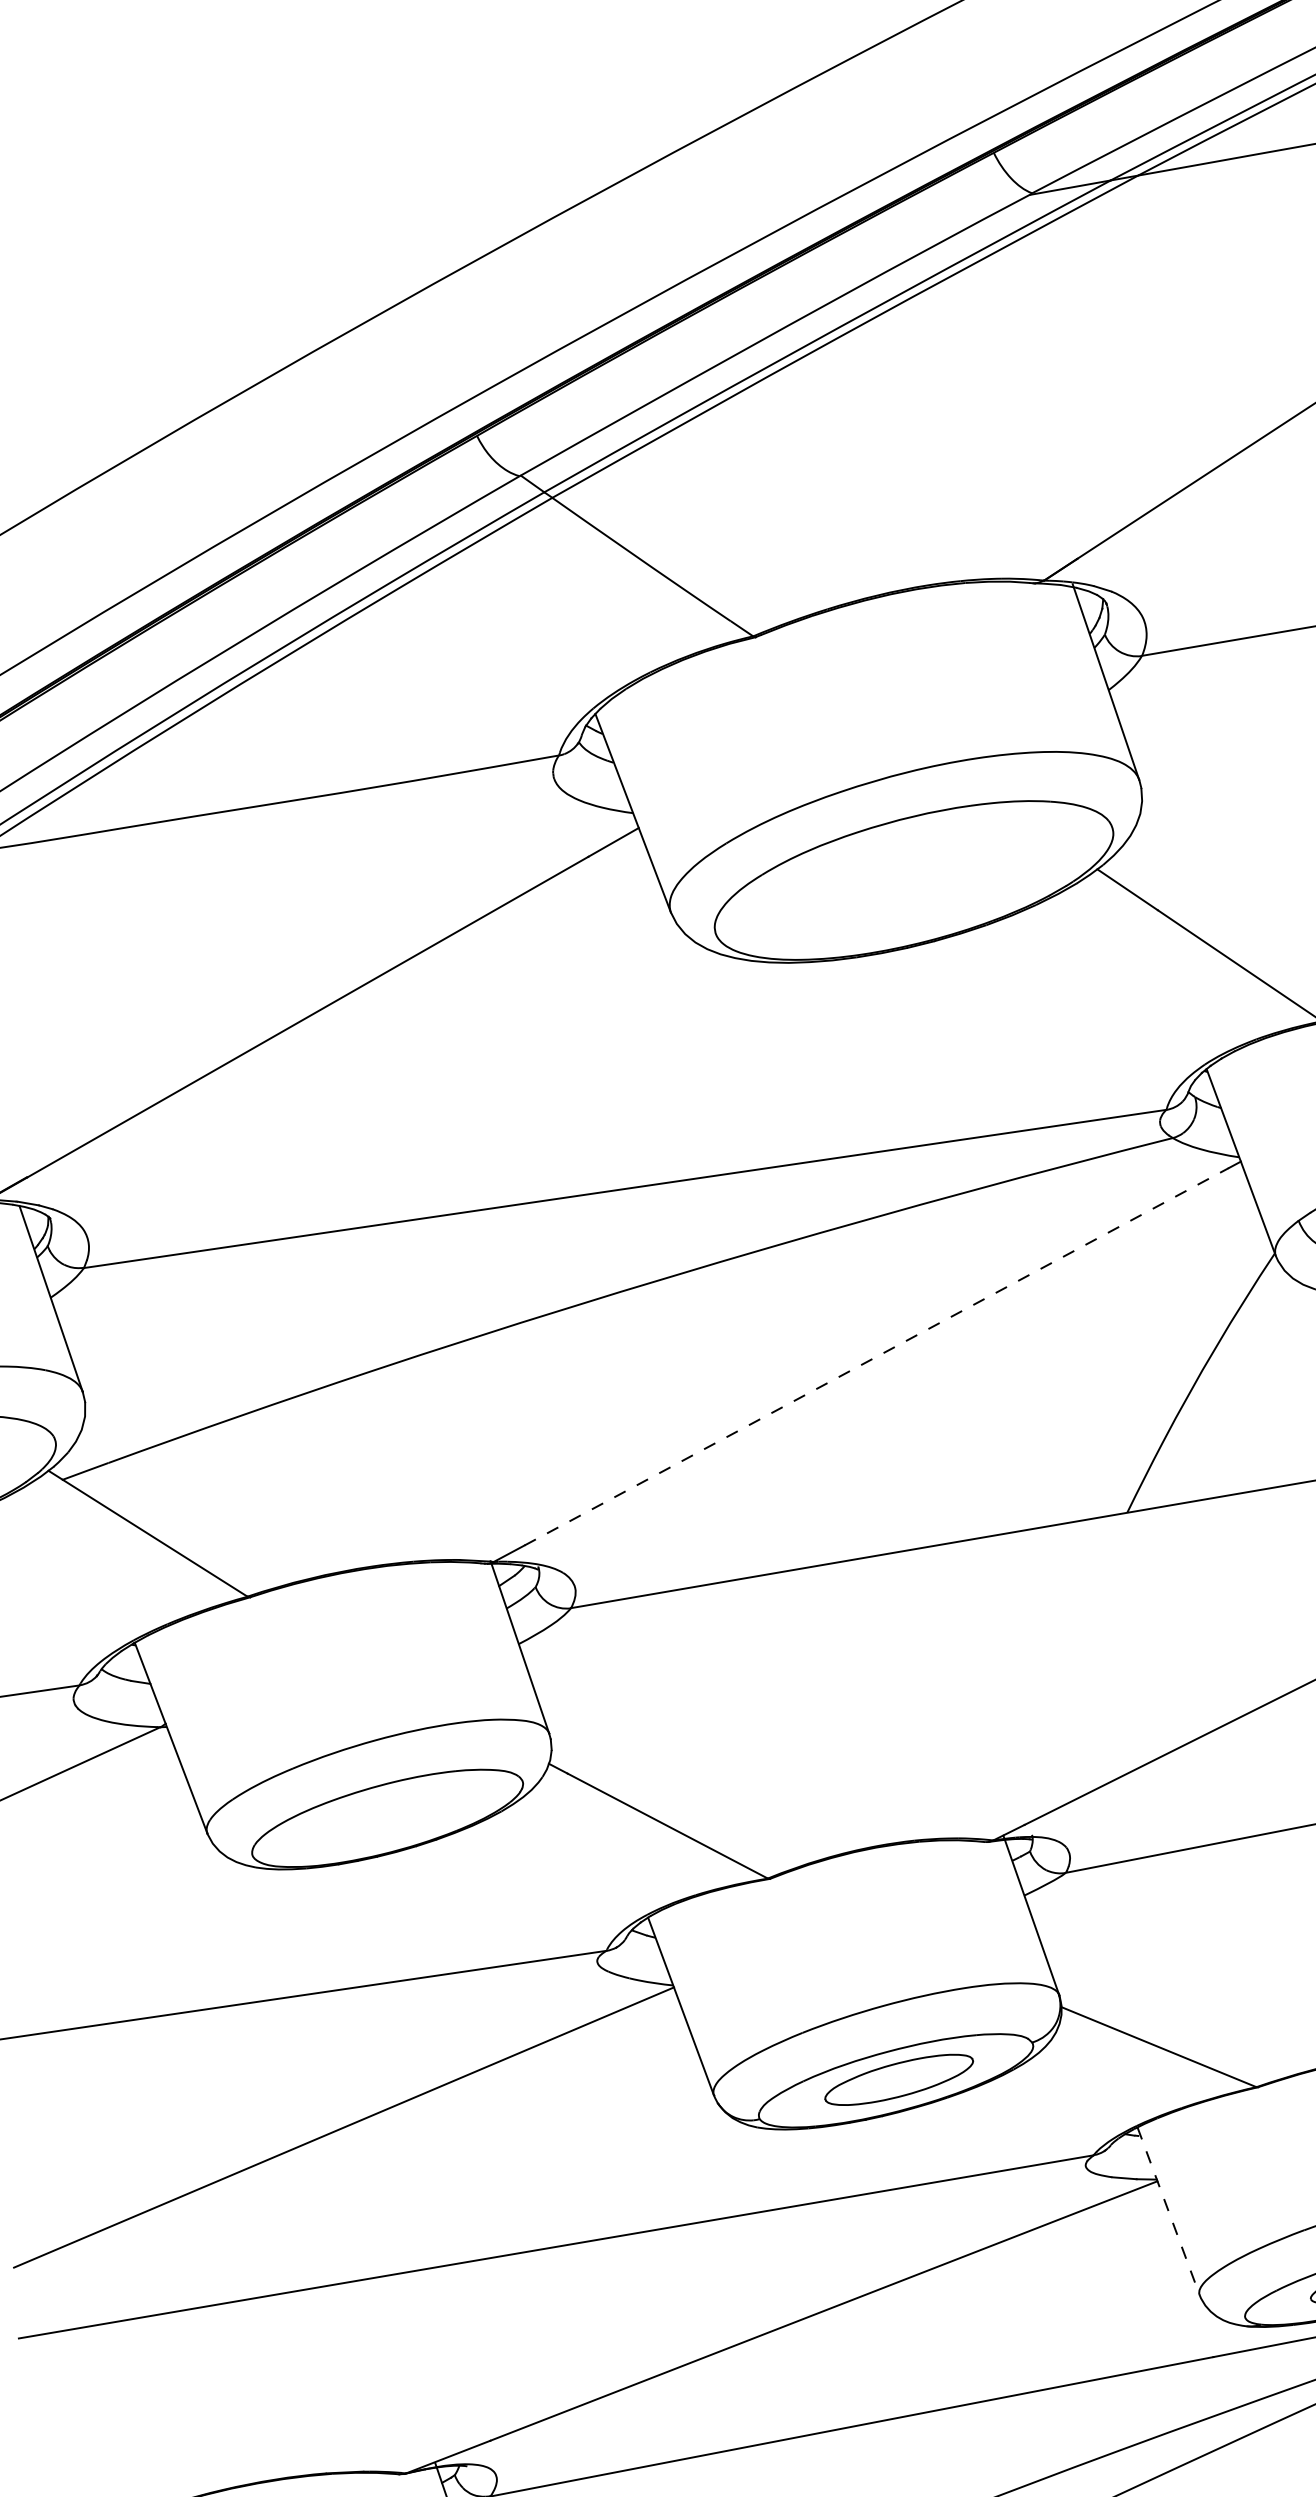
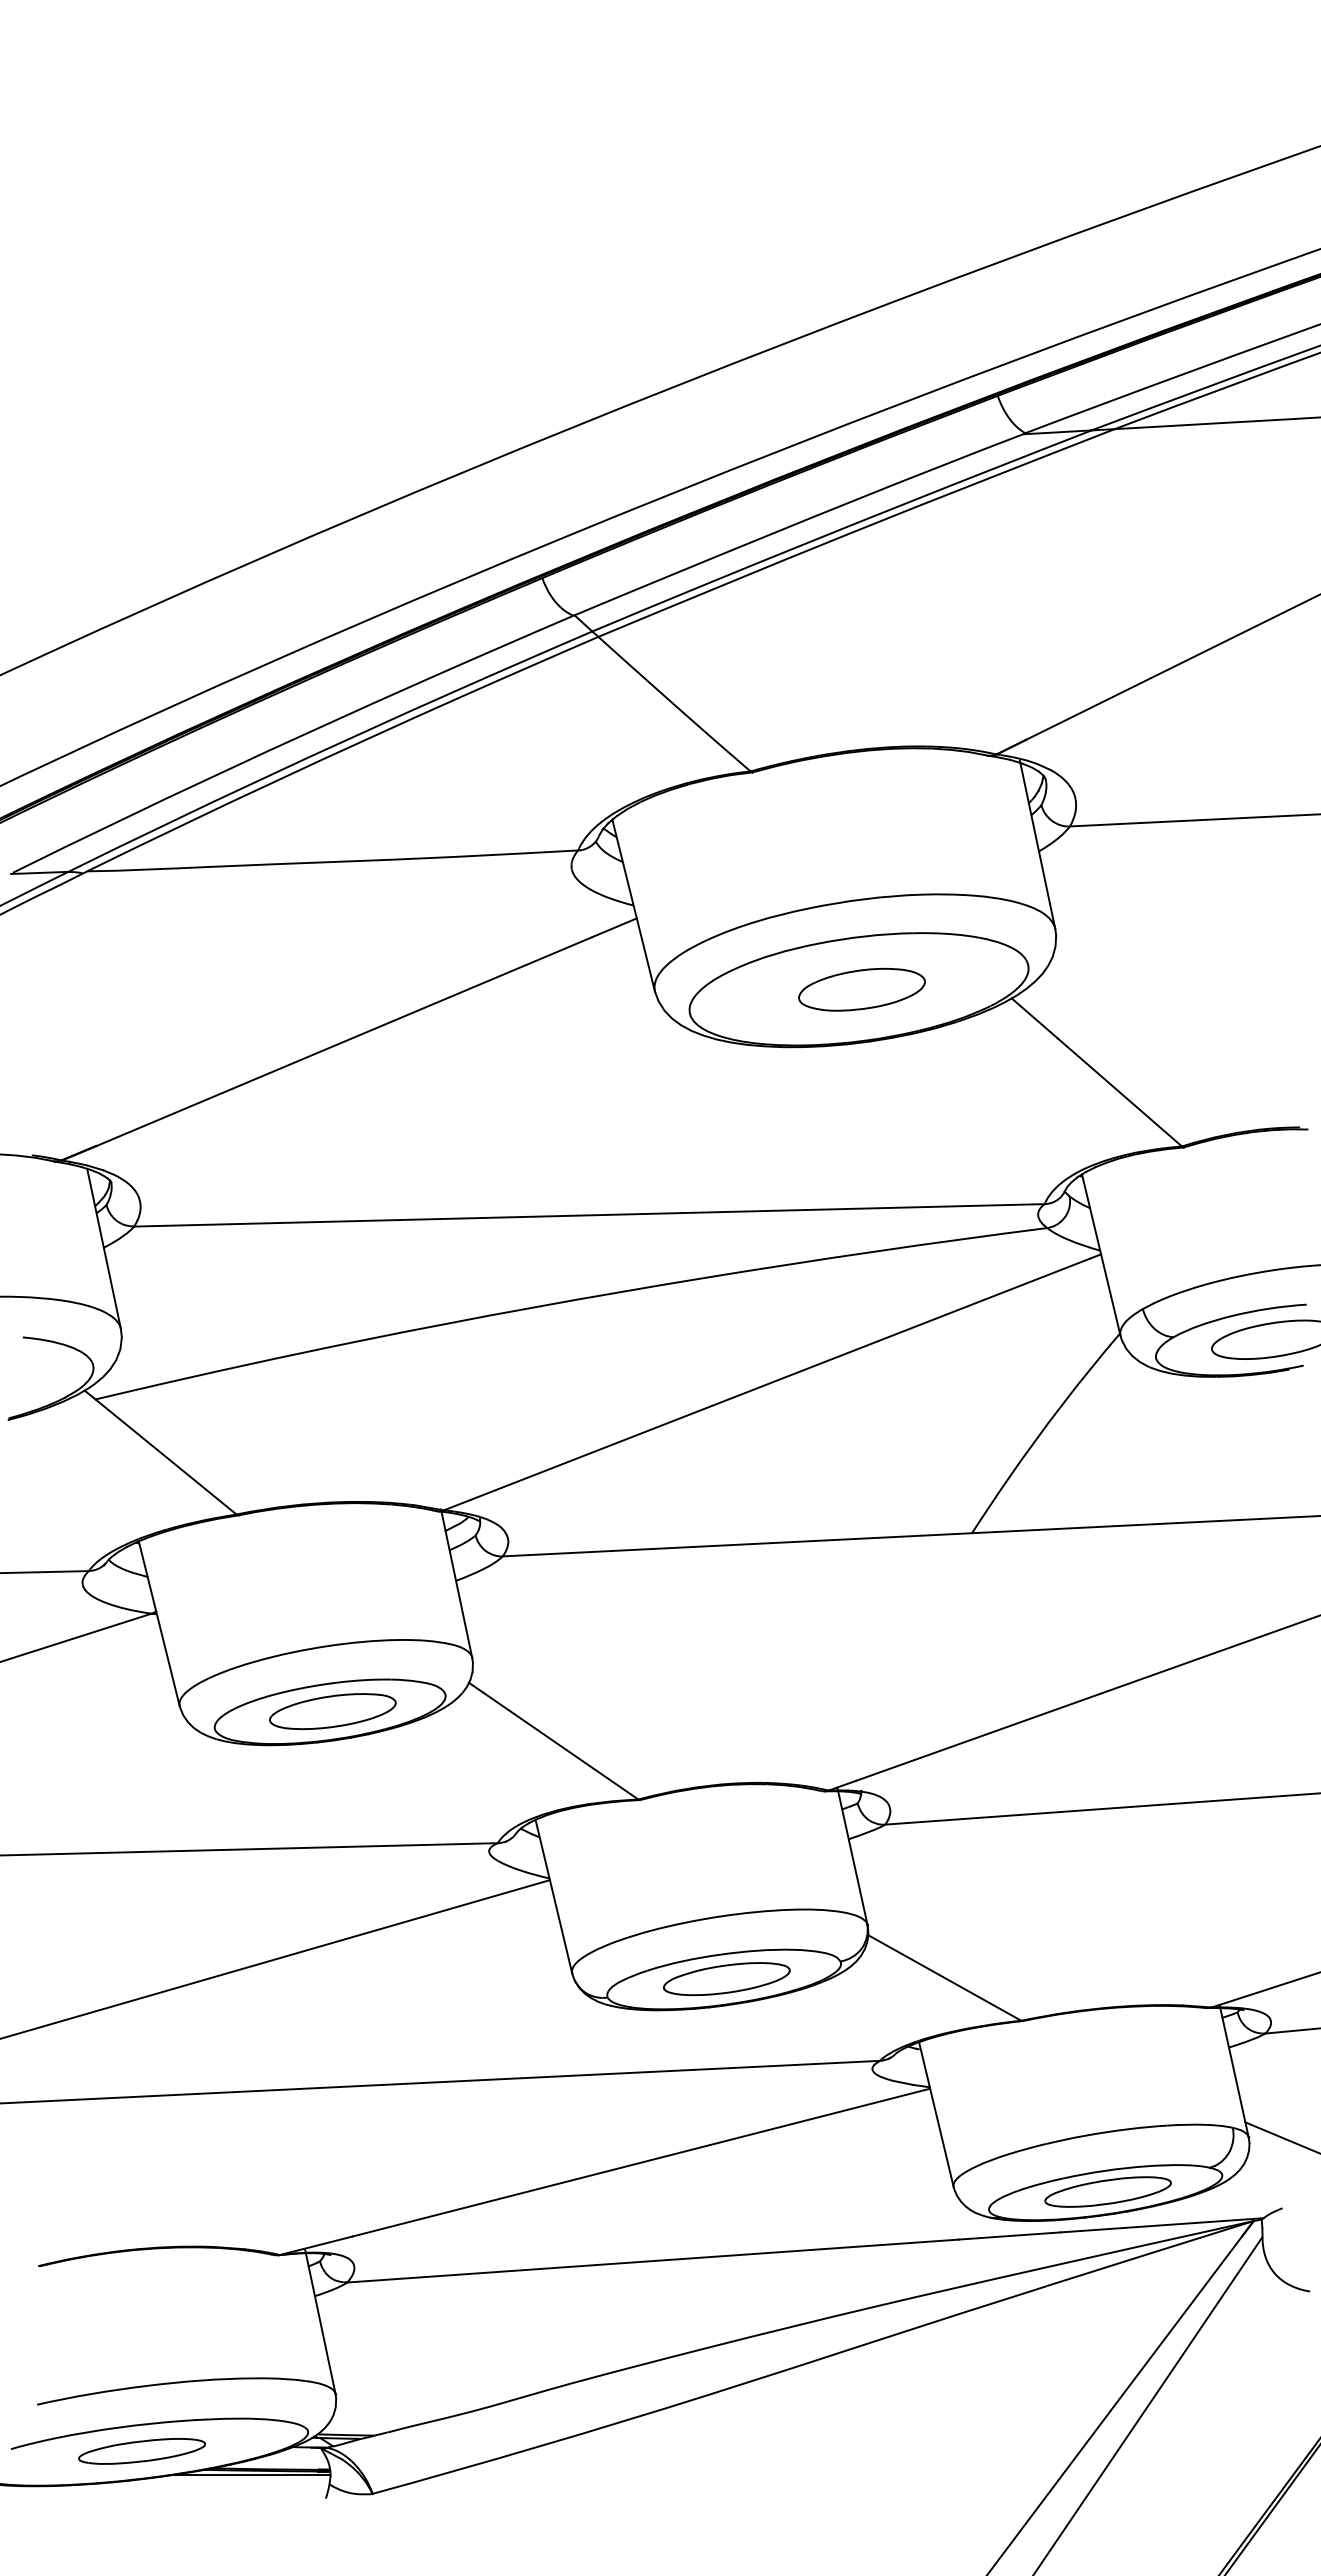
part: (916, 880) -> (861, 989), added
line: (876, 1357) -> (780, 1379), dashed -> solid
part: (390, 1817) -> (332, 1711), added
line: (1168, 2212) -> (936, 2115), dashed -> solid

